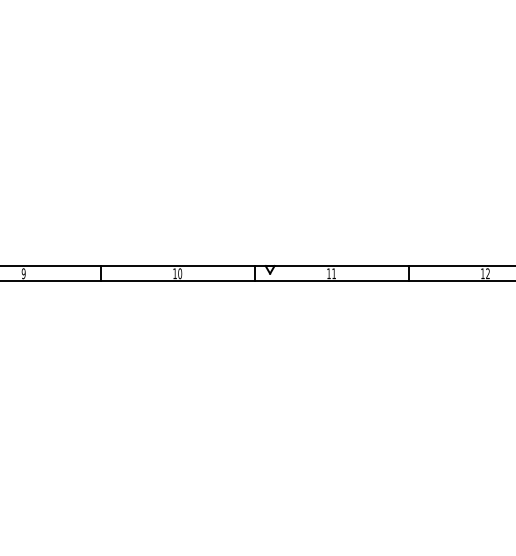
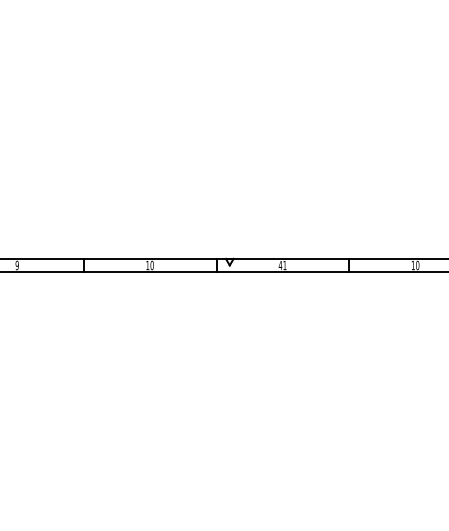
text: (328, 273) -> (280, 265), 11 -> 41
text: (487, 273) -> (417, 265), 12 -> 10

